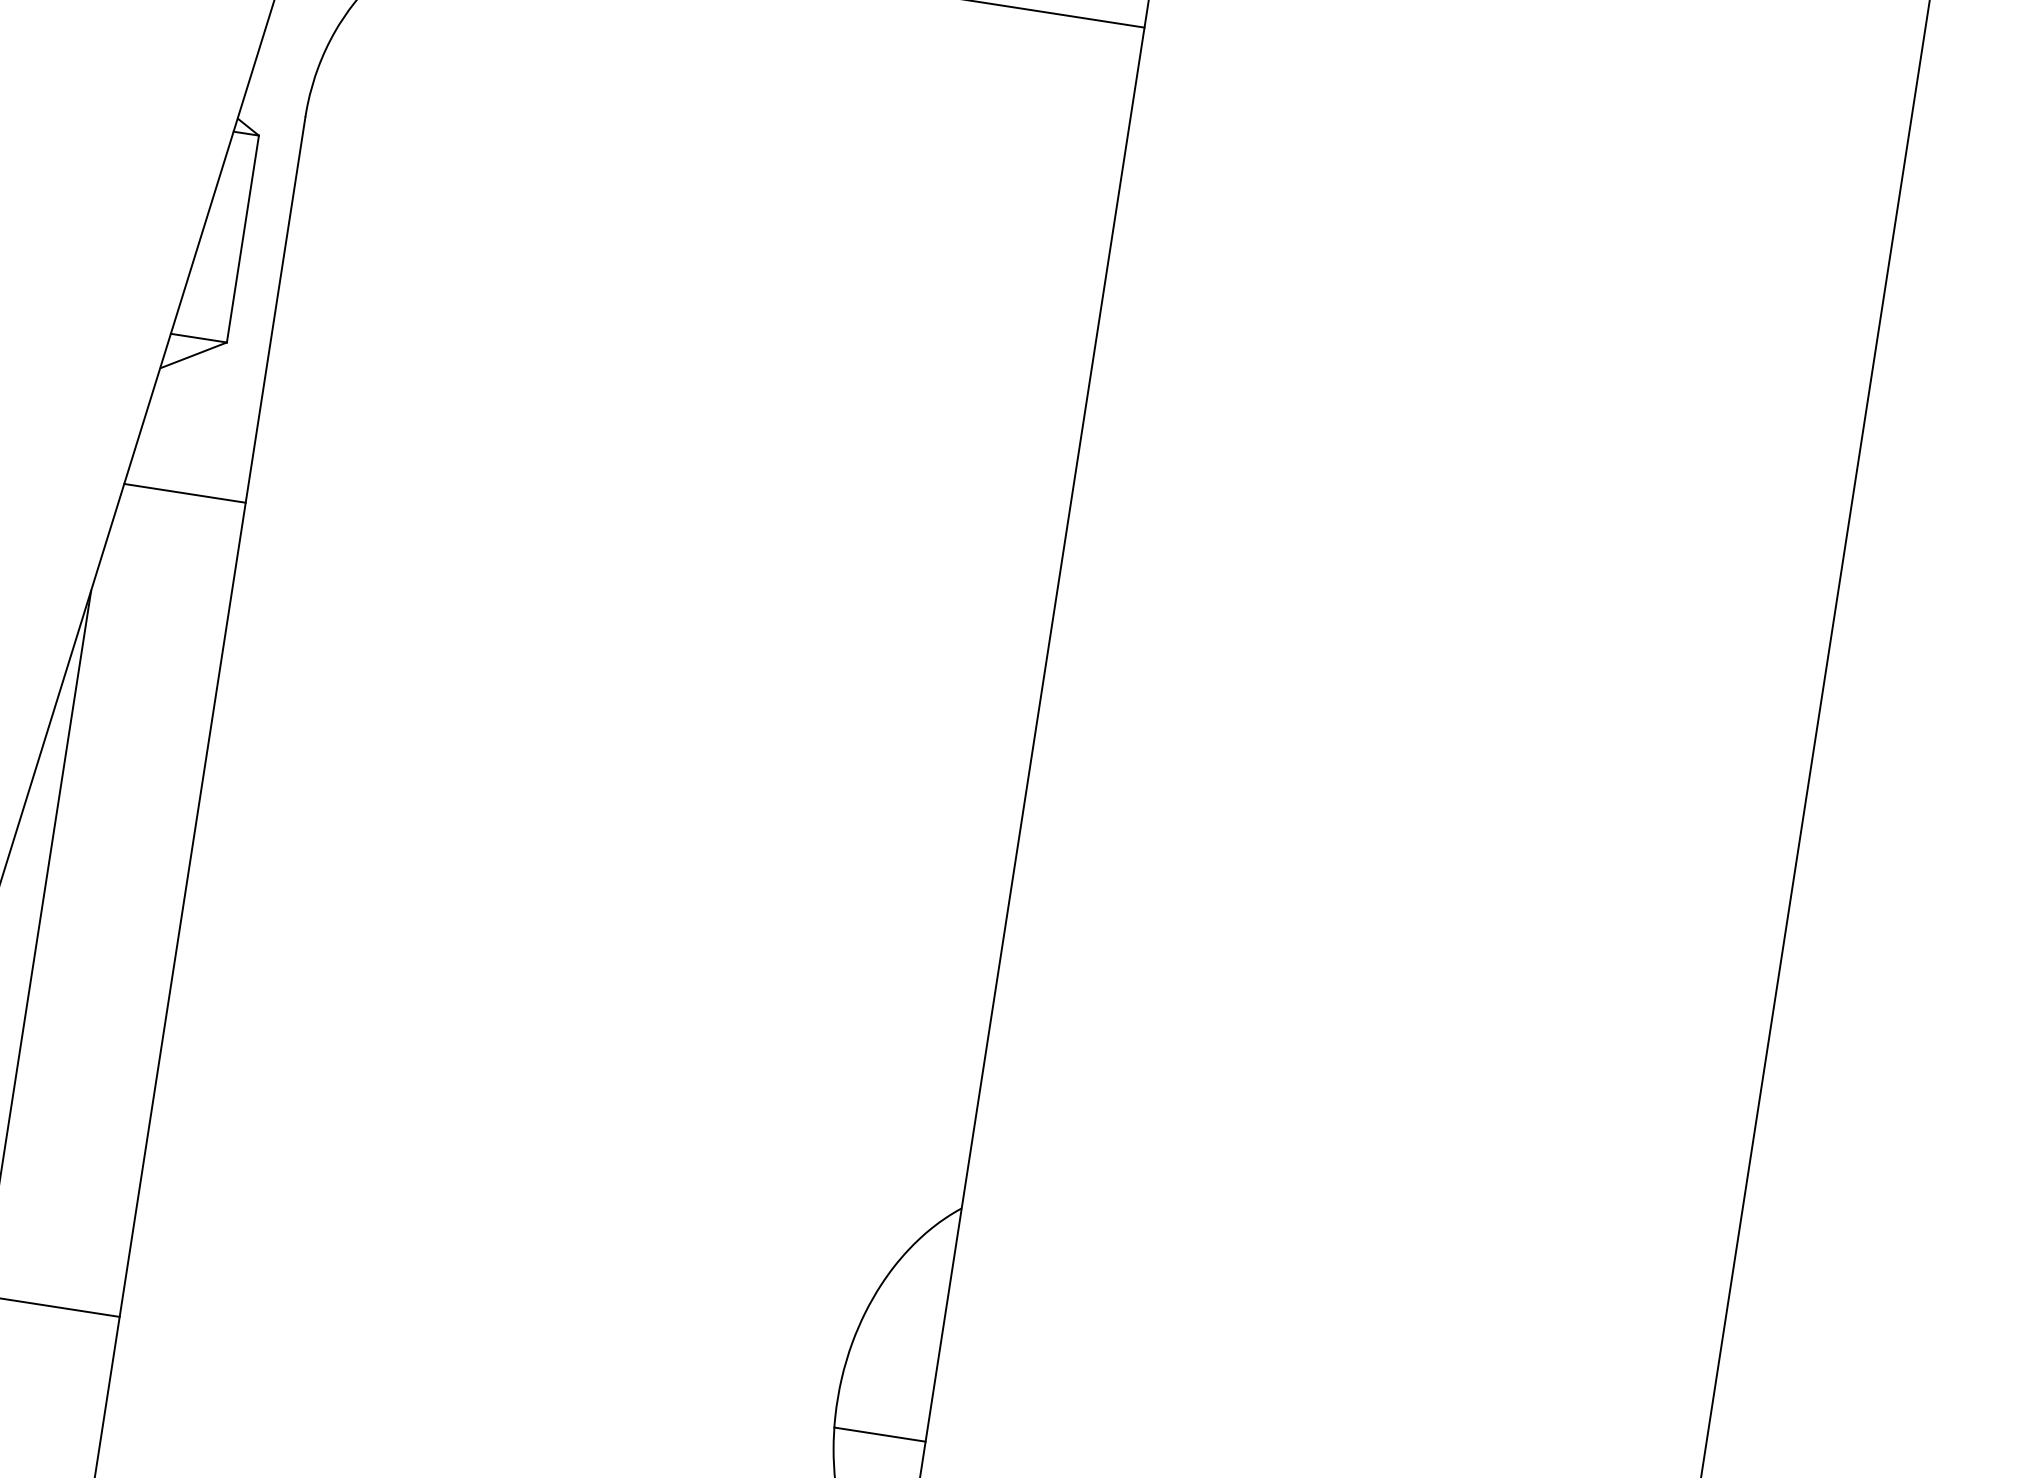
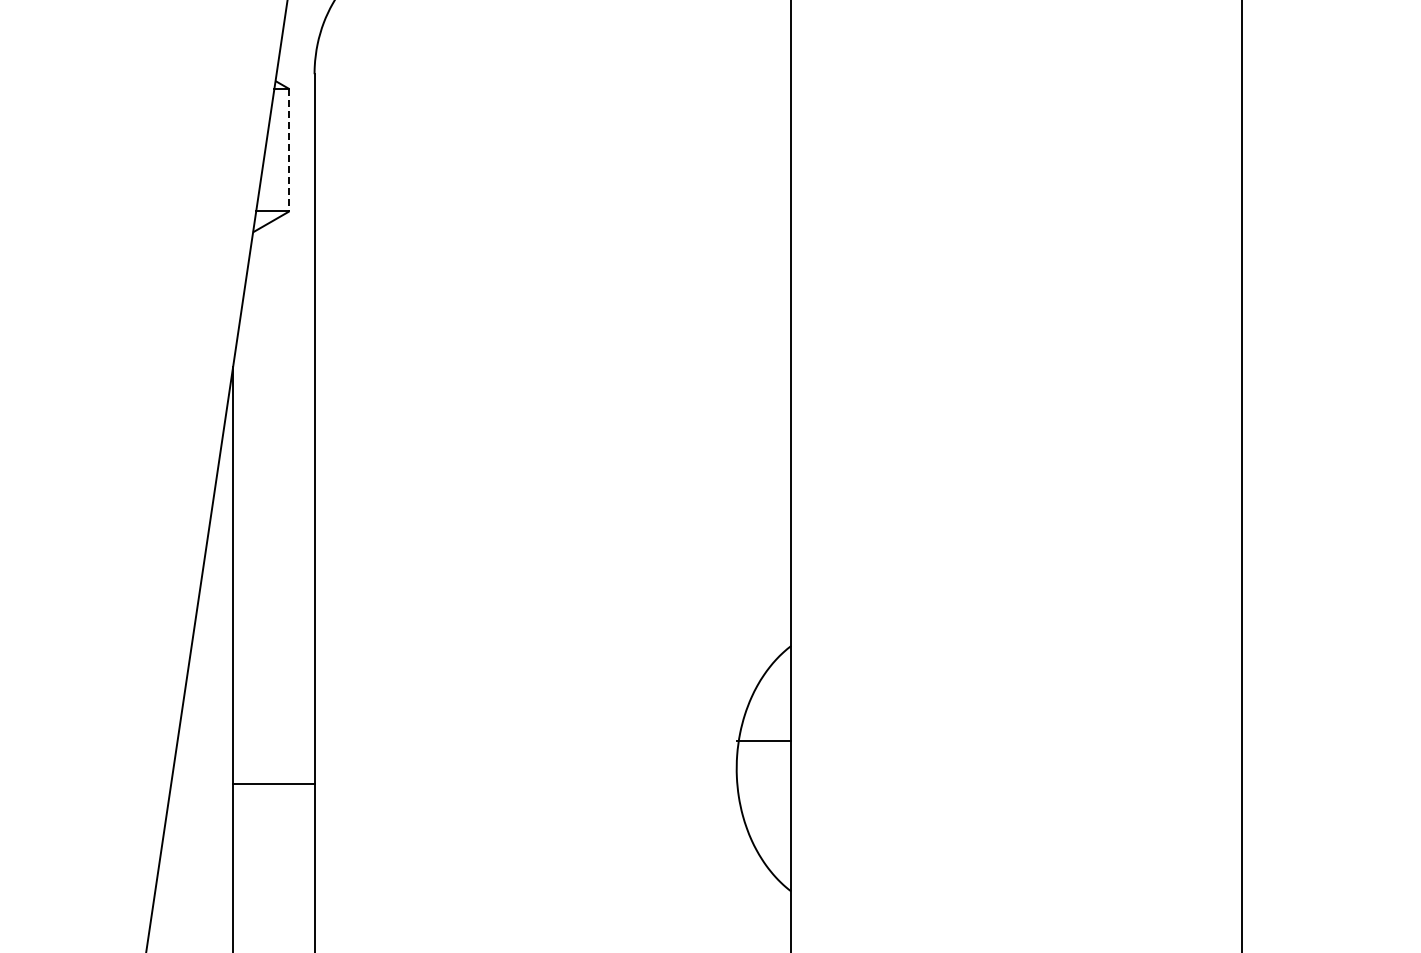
line: (243, 239) -> (289, 150), solid -> dashed
line: (184, 493) -> (278, 302), removed
line: (880, 1433) -> (764, 740), moved

